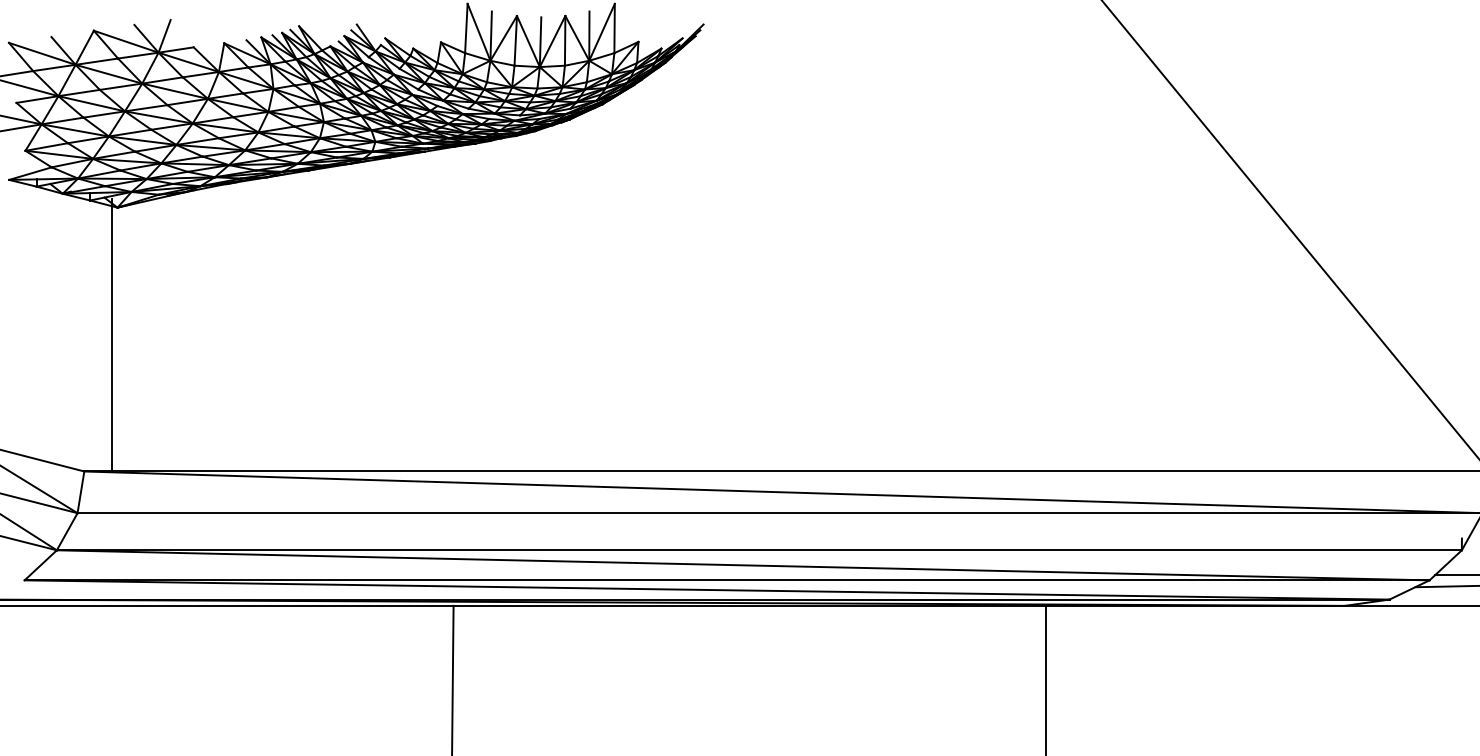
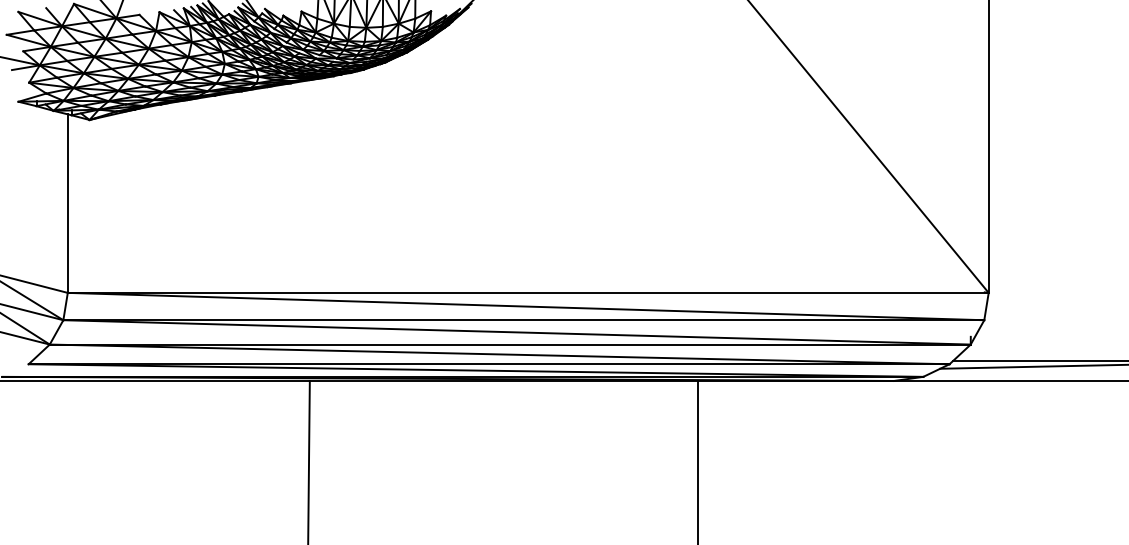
line: (111, 335) -> (67, 203), moved
line: (768, 531) -> (516, 332), added

